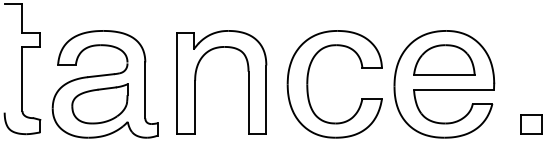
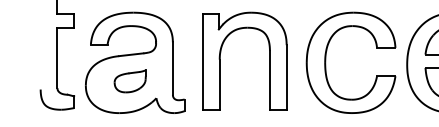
part: (99, 103) -> (129, 80), size x0.6

